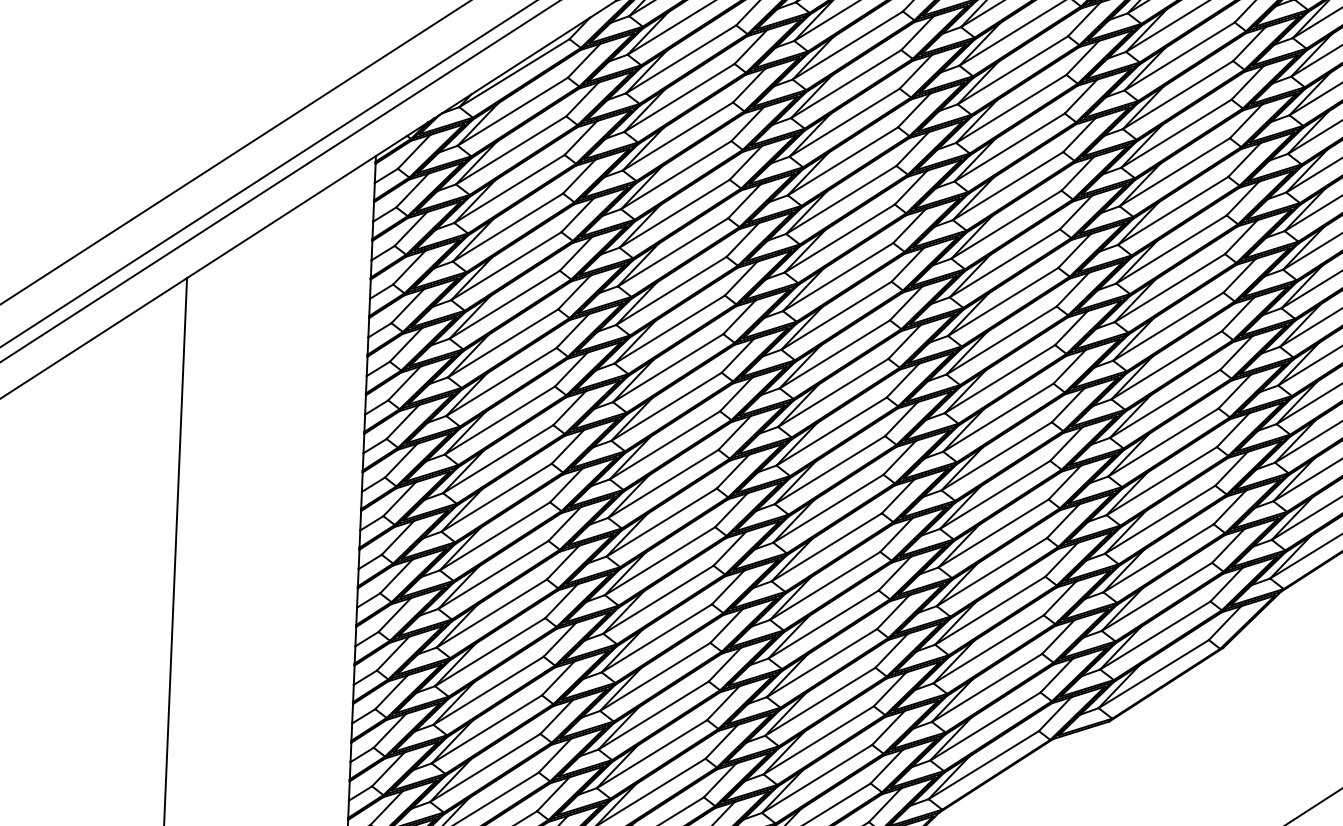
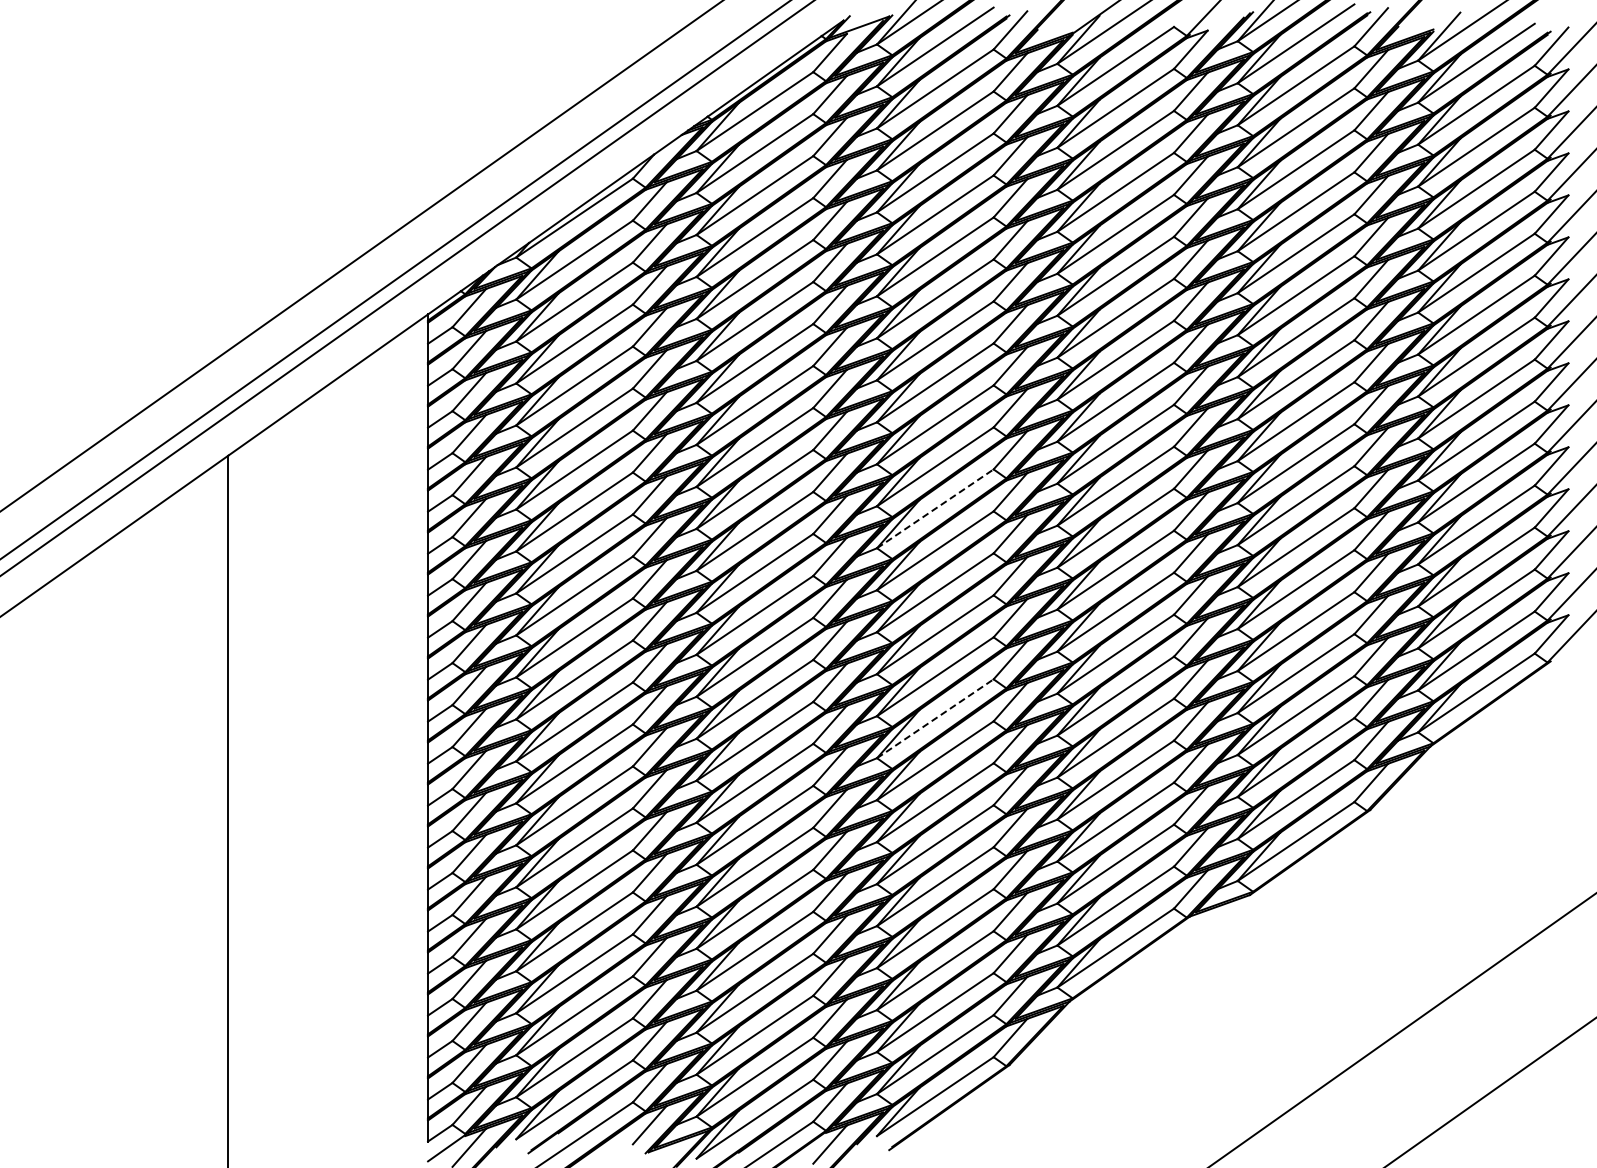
line: (835, 354) -> (935, 508), solid -> dashed
line: (826, 547) -> (935, 718), solid -> dashed

